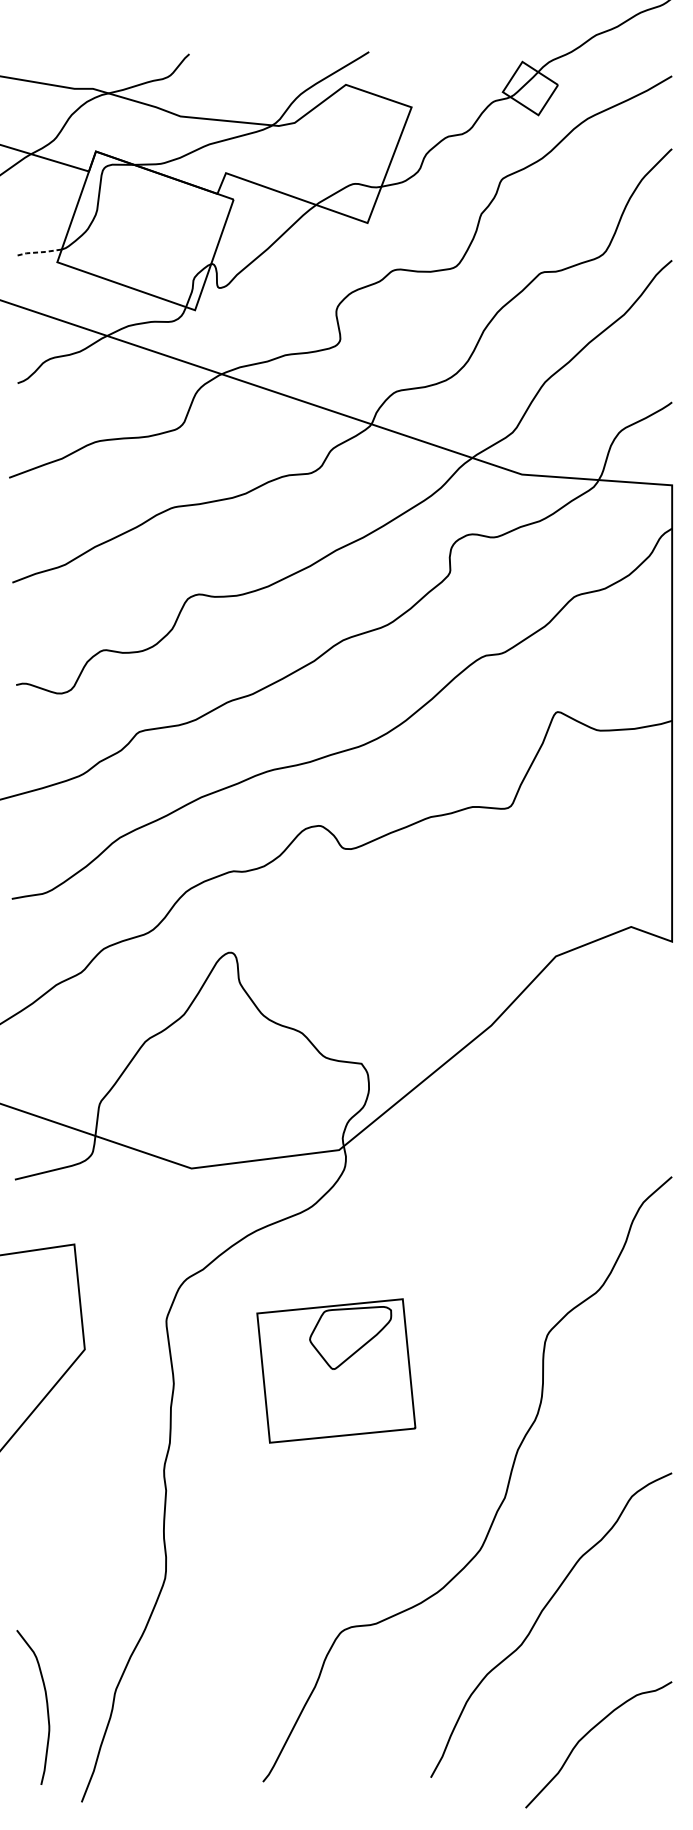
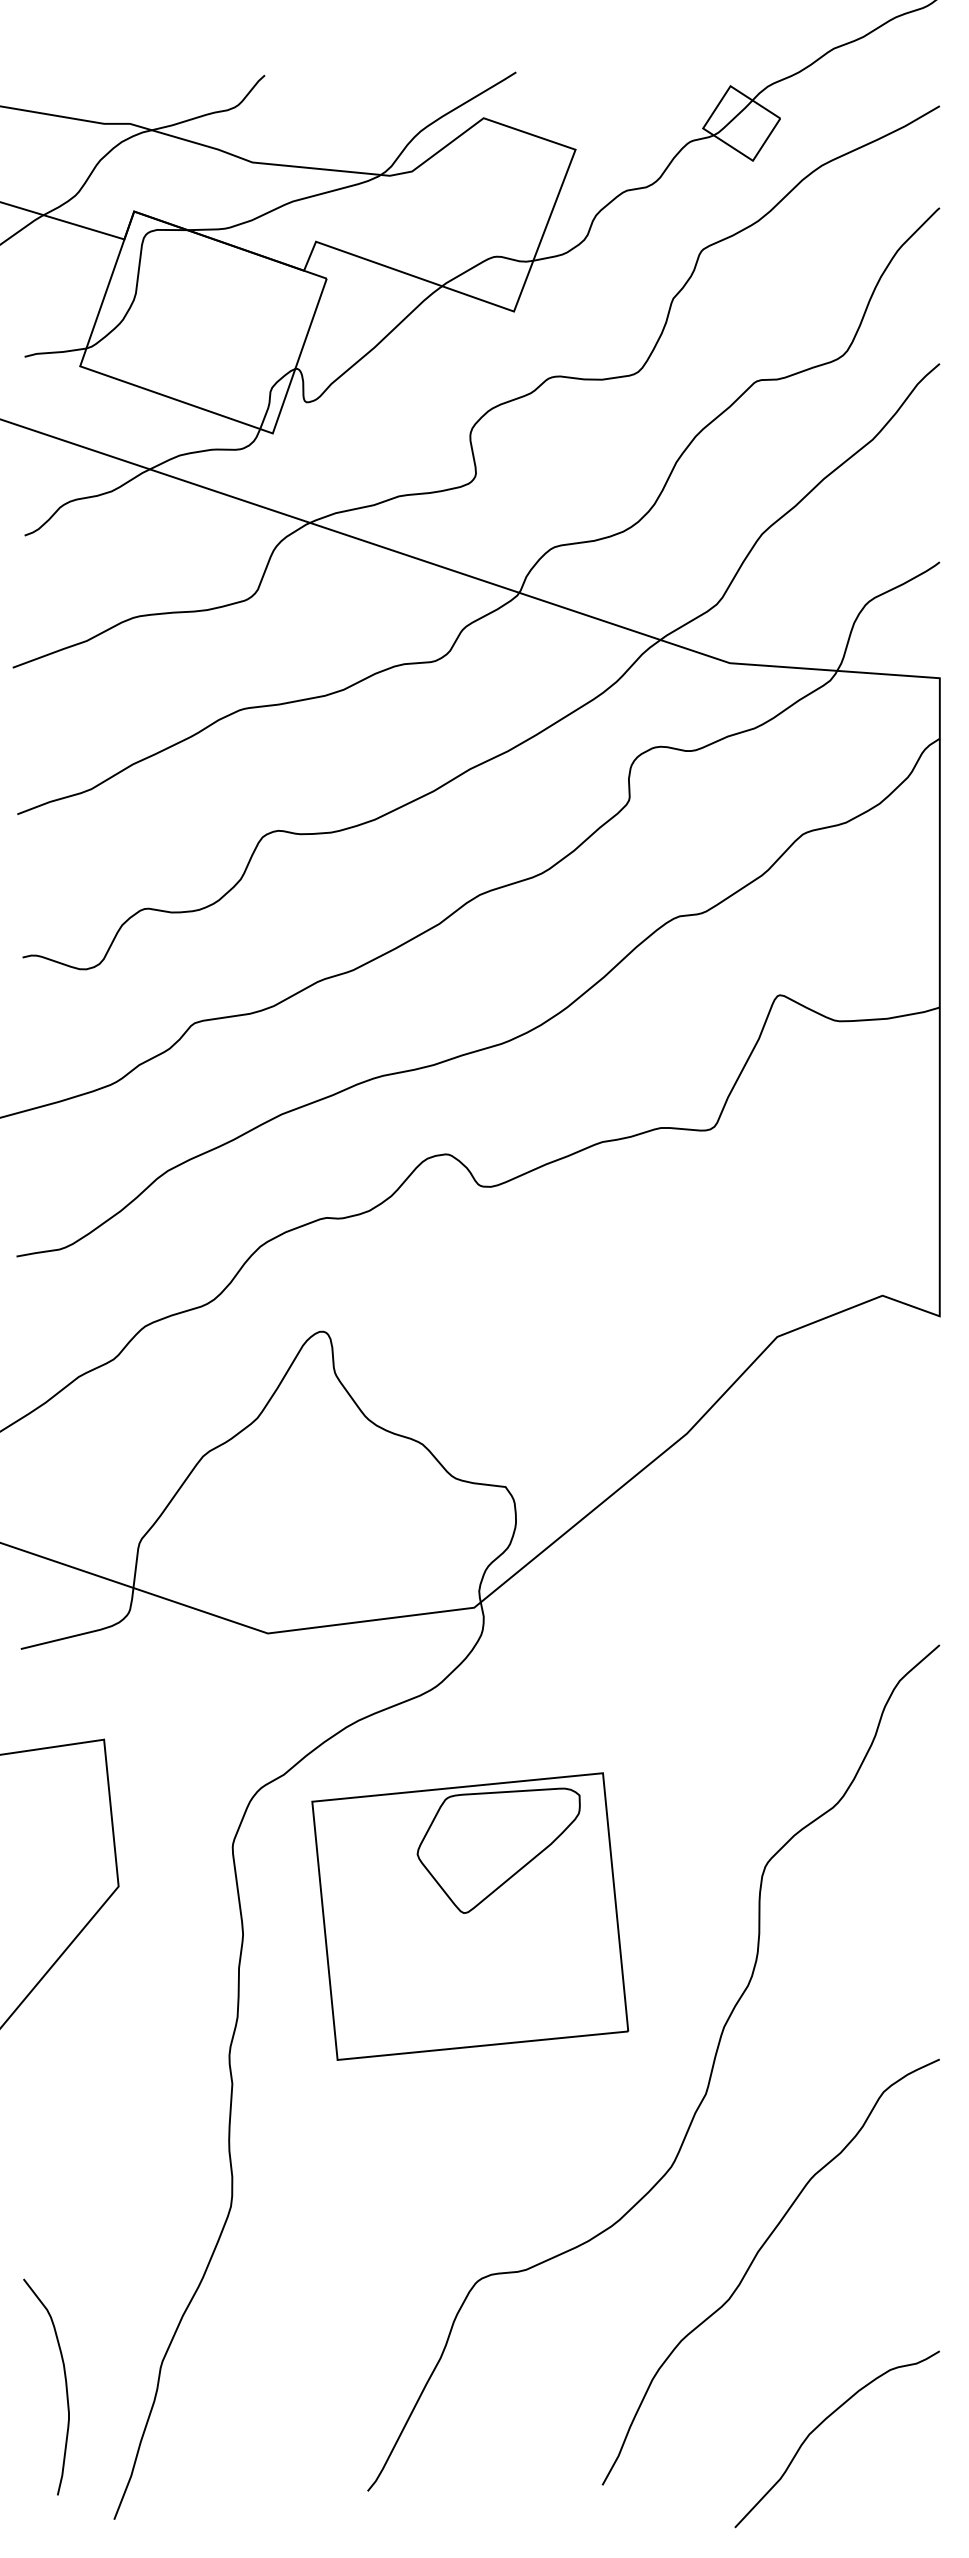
line: (39, 252) -> (55, 352), dashed -> solid
part: (336, 1370) -> (470, 1916), size x1.43

